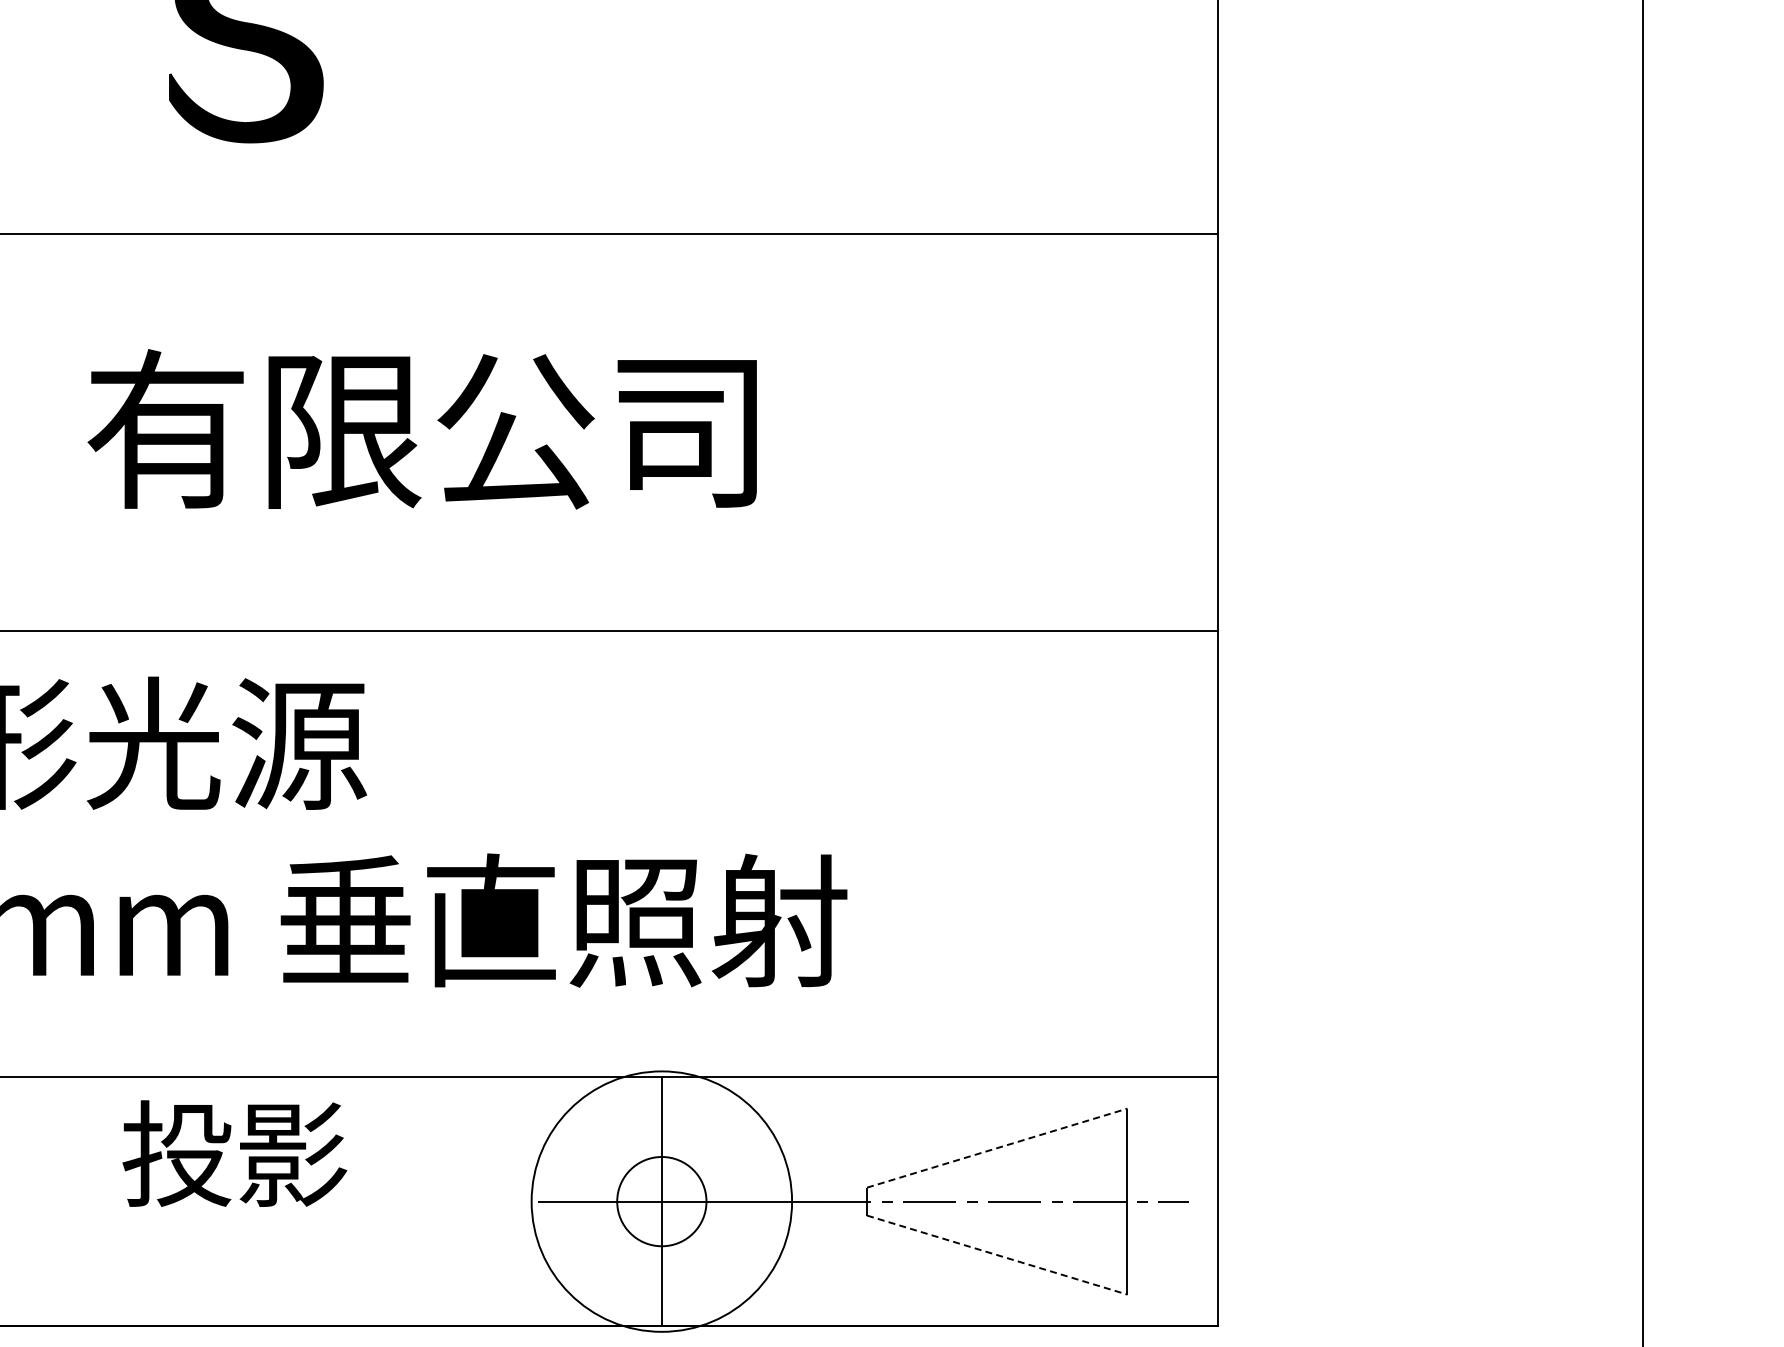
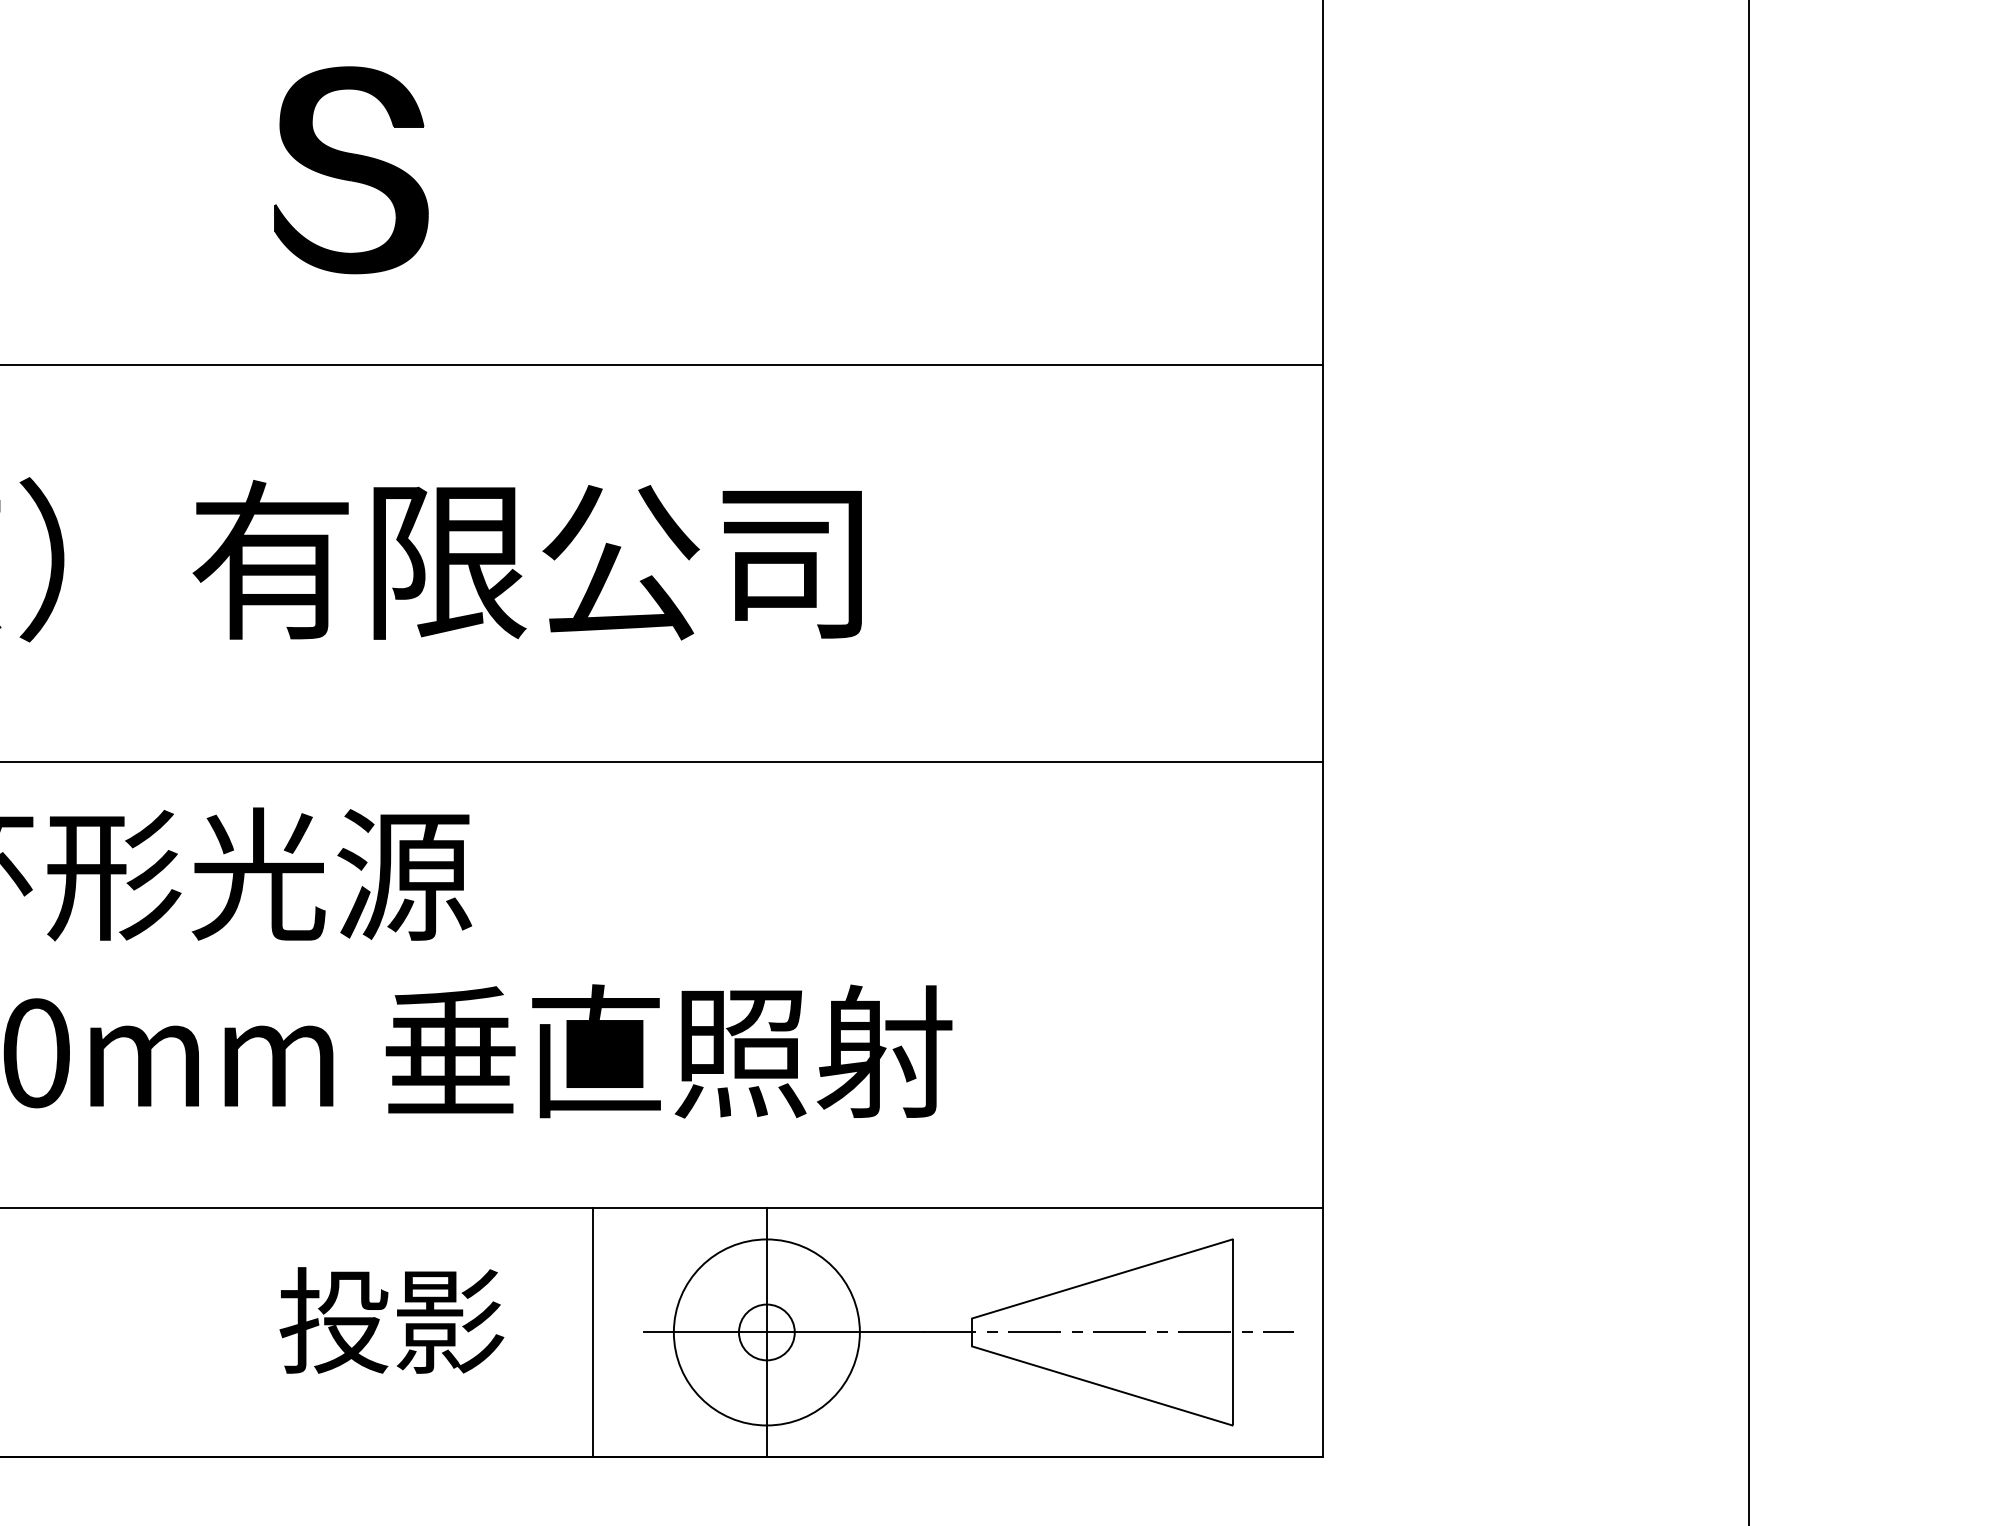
line: (997, 1147) -> (1102, 1278), dashed -> solid
text: (234, 1153) -> (391, 1320), moved
line: (487, 1201) -> (592, 1332), added
circle: (661, 1201) -> (766, 1332), size x0.62
circle: (661, 1201) -> (766, 1332), size x0.71
line: (997, 1255) -> (1102, 1386), dashed -> solid

